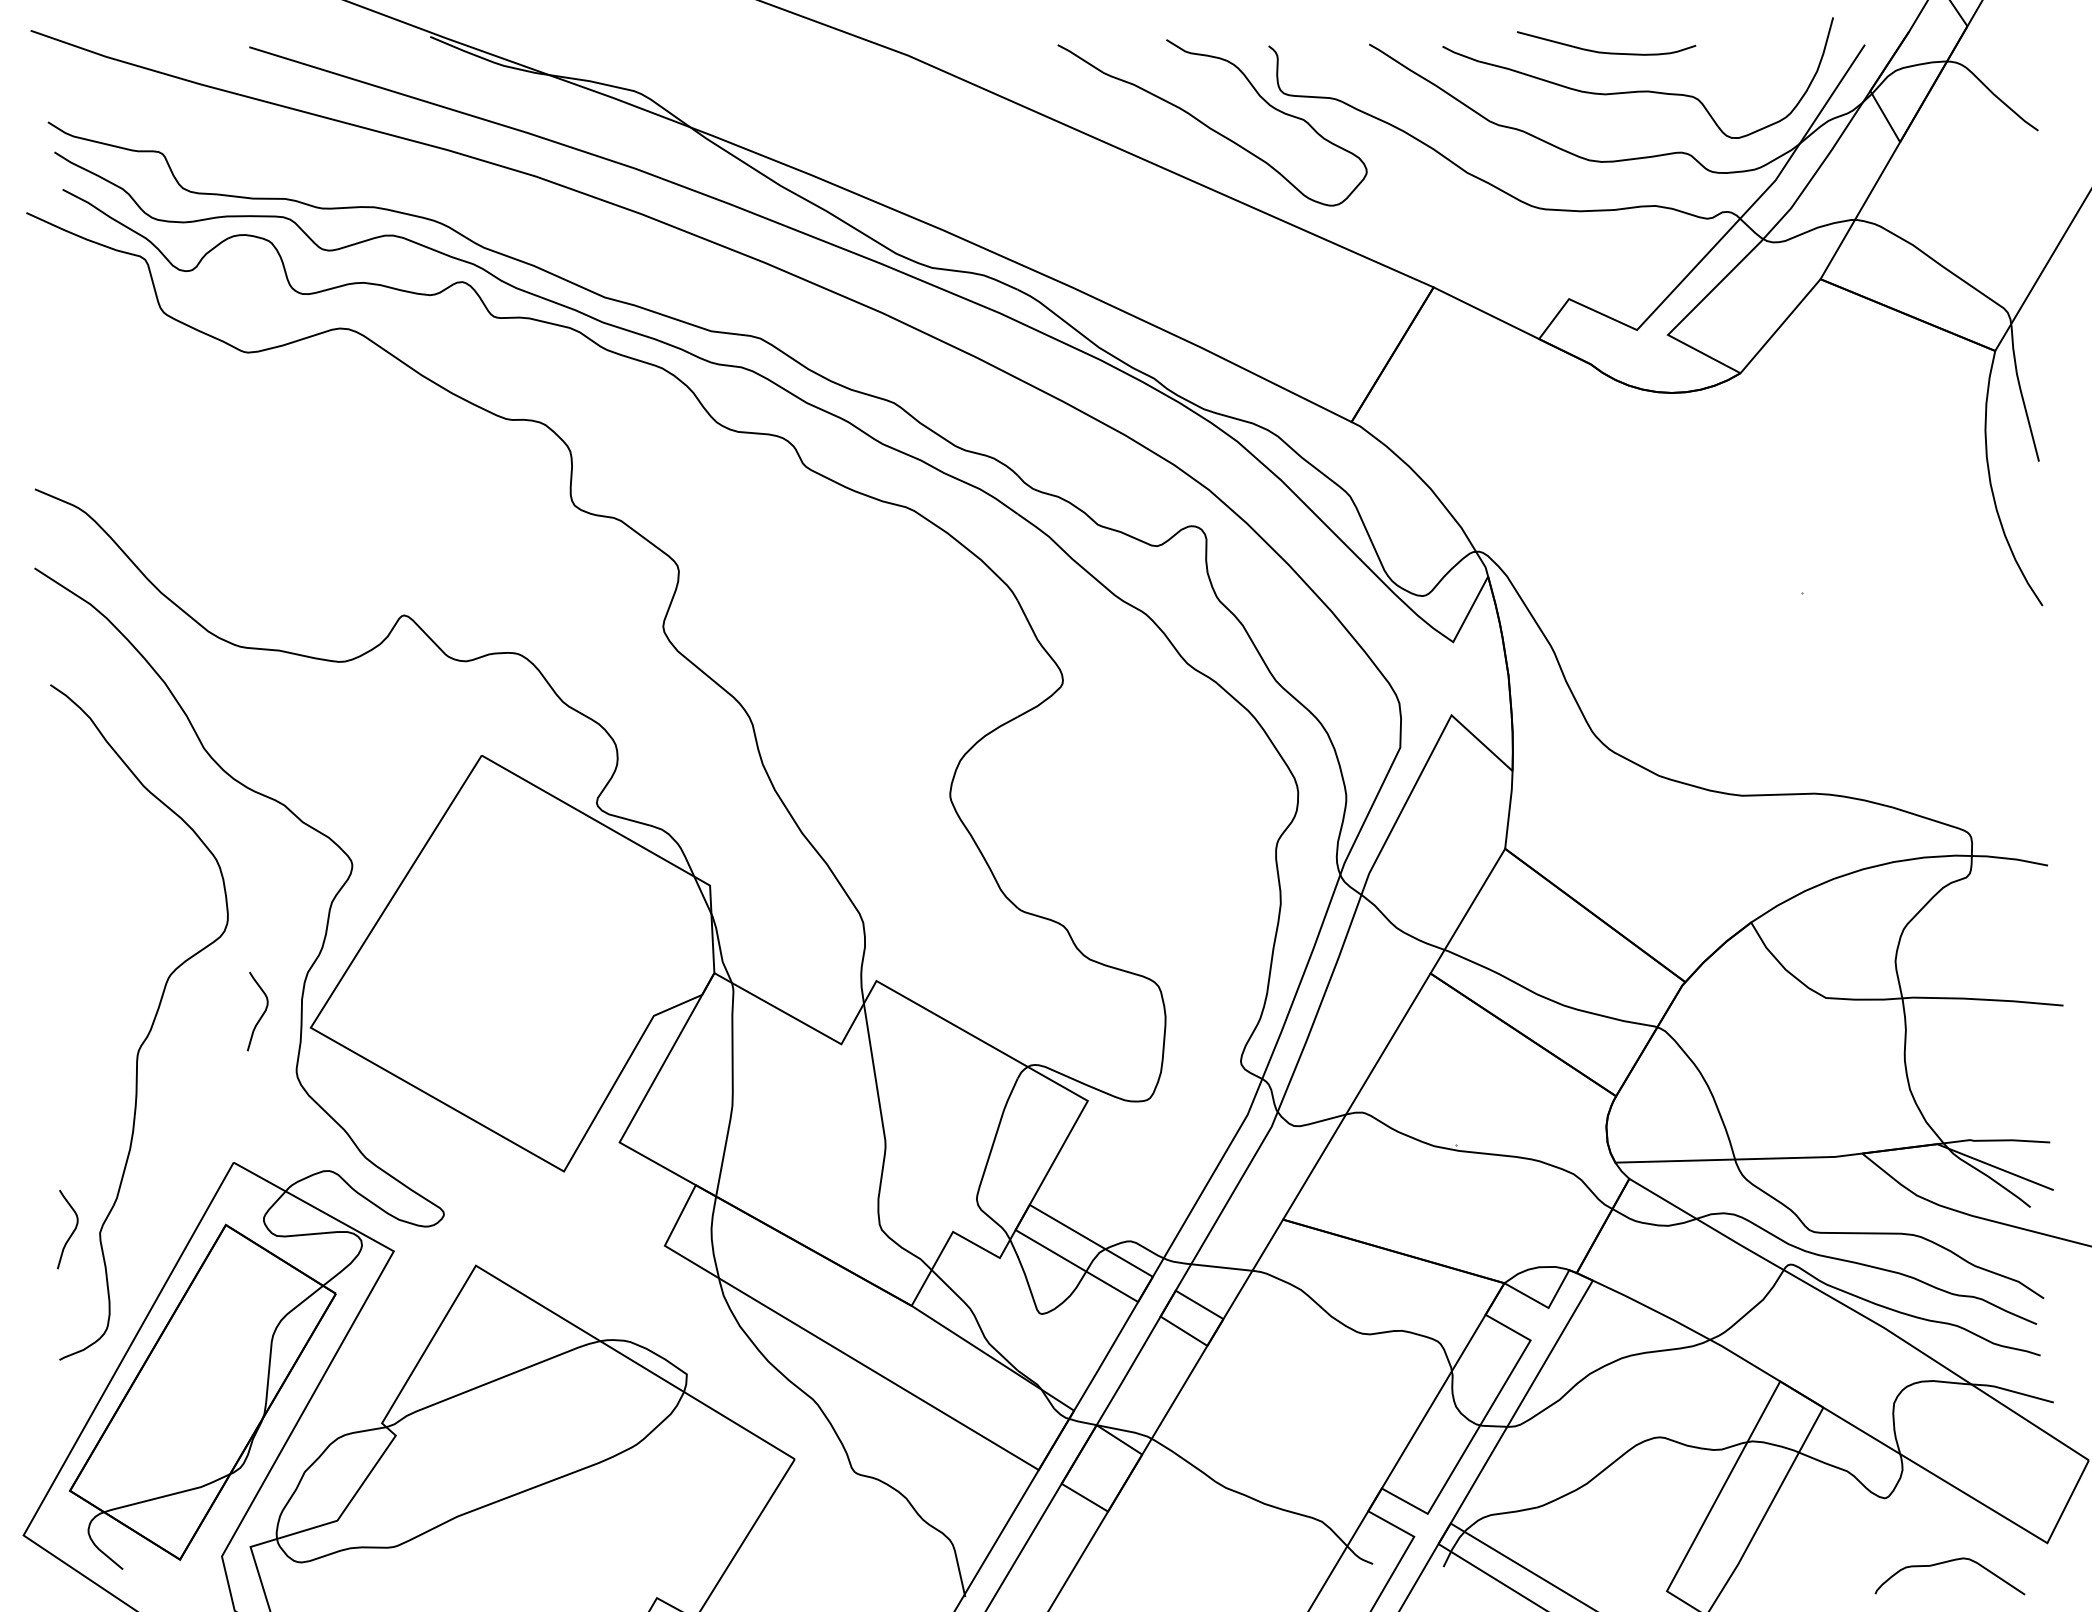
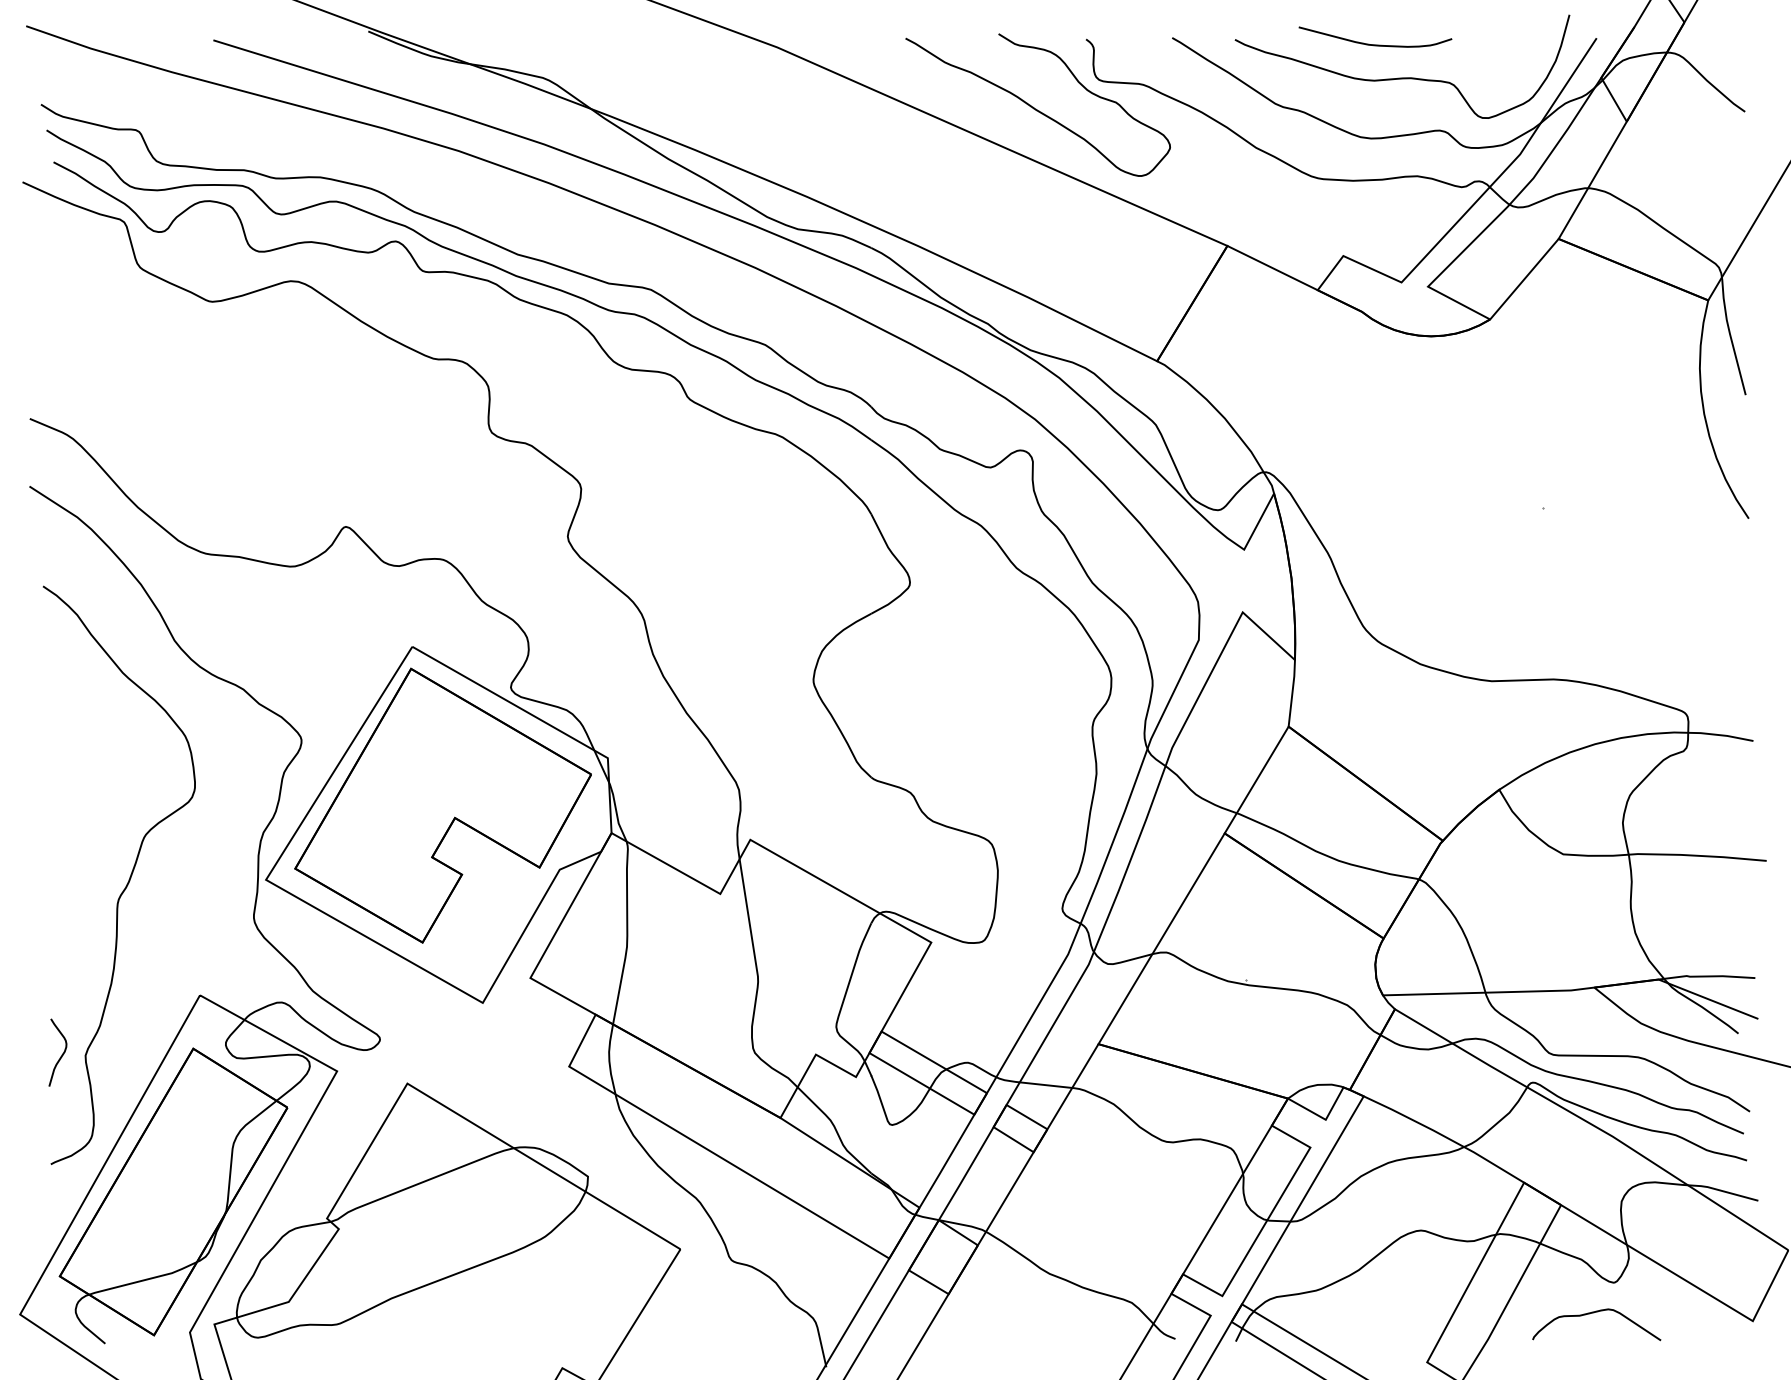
part: (517, 940) -> (442, 805), added
curve: (262, 1013) -> (224, 867), removed
curve: (1944, 1563) -> (1592, 1313), moved

